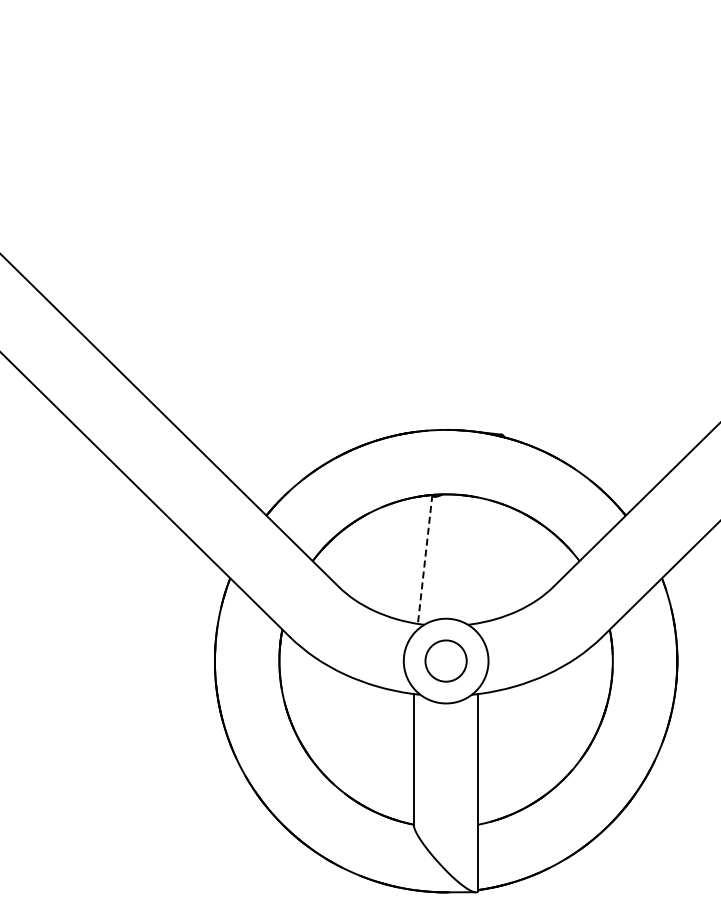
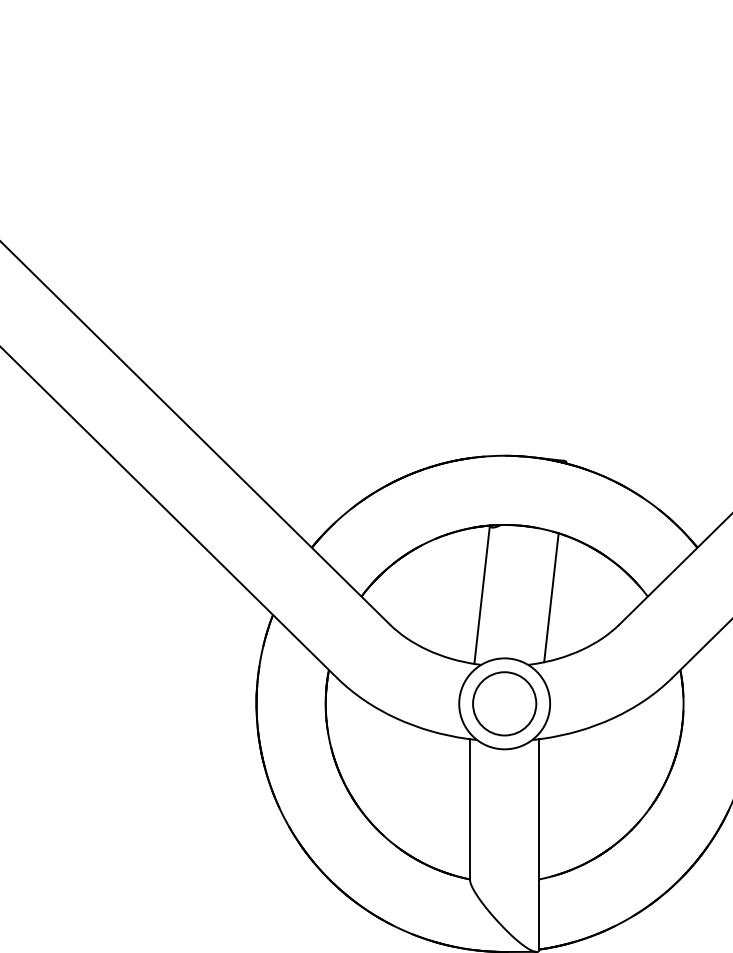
line: (425, 559) -> (482, 594), dashed -> solid
line: (489, 562) -> (551, 598), added
circle: (445, 660) -> (503, 703), size x1.43

